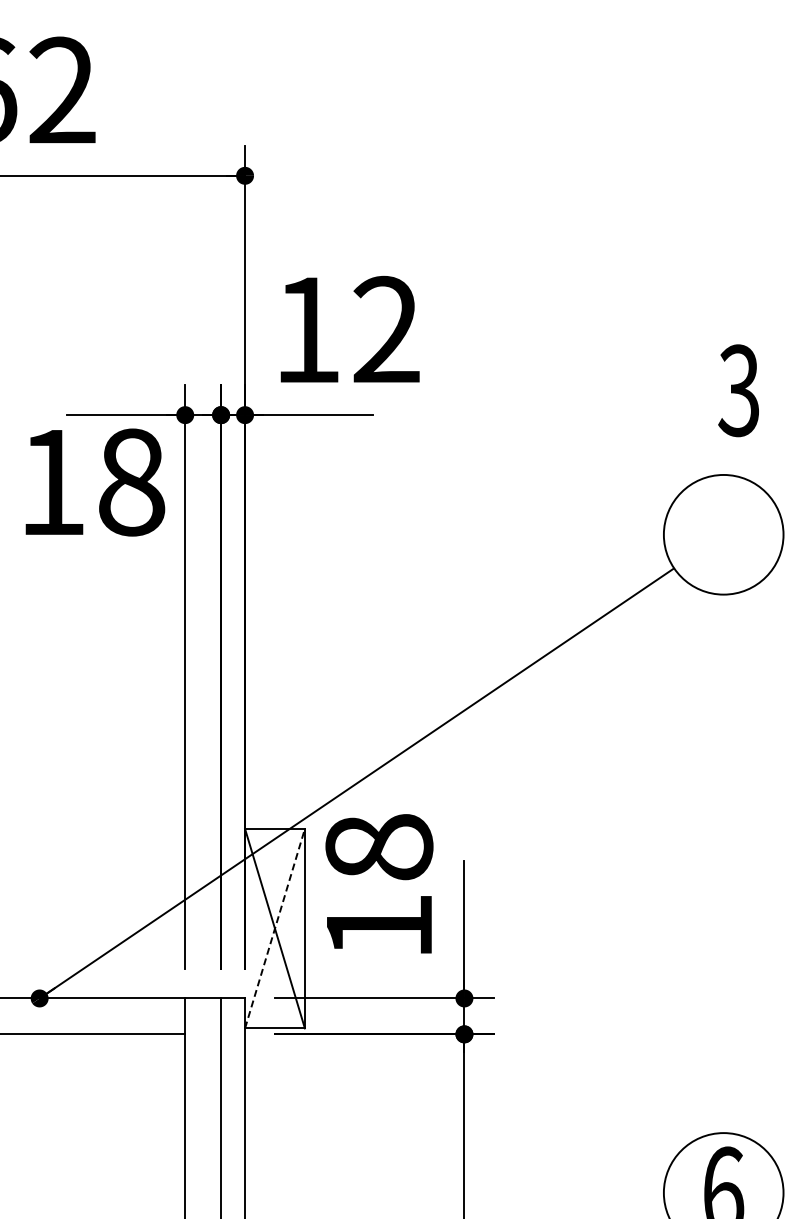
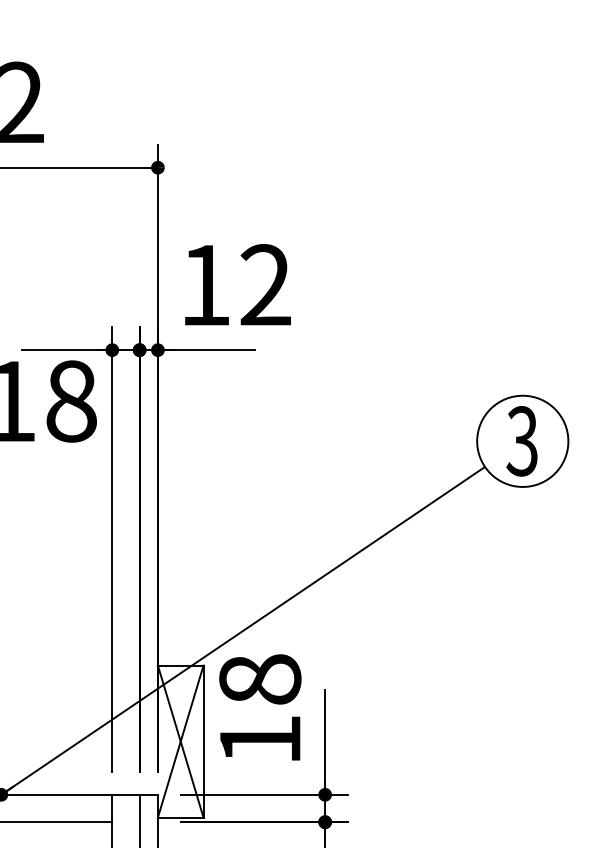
text: (738, 390) -> (521, 441), moved
line: (275, 928) -> (181, 741), dashed -> solid

